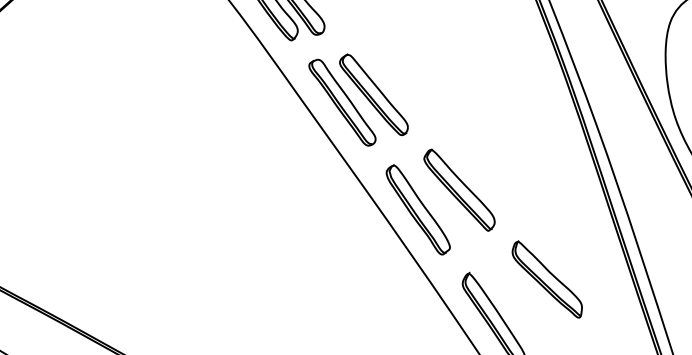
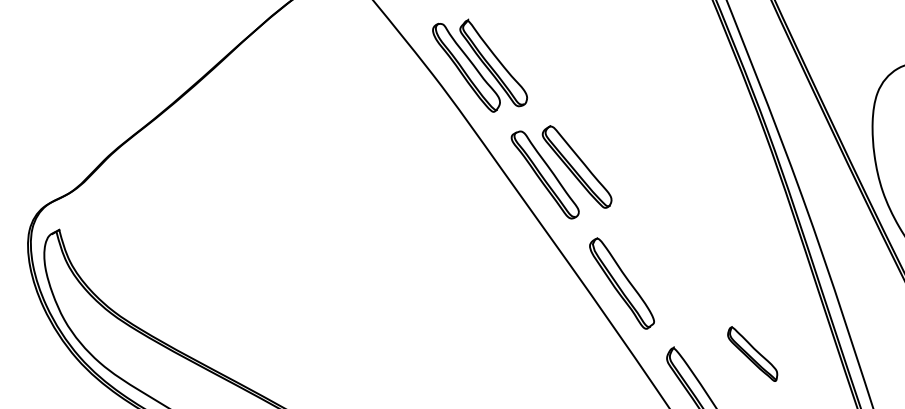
part: (459, 190) -> (663, 263), removed
part: (547, 278) -> (752, 353), size x0.7

